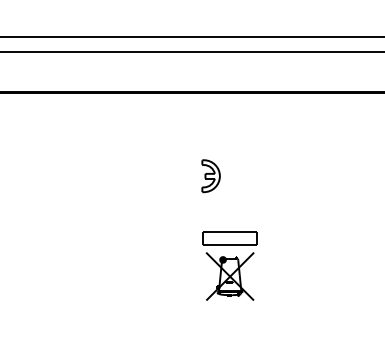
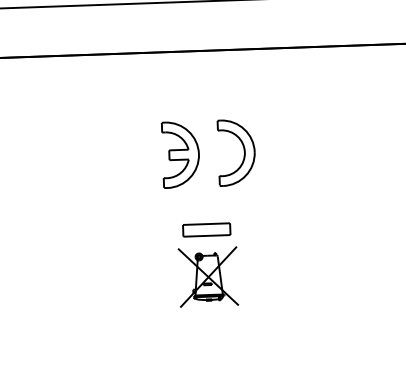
part: (210, 175) -> (180, 153), size x1.67
part: (256, 175) -> (236, 151), added
part: (229, 237) -> (206, 229), size x0.71

